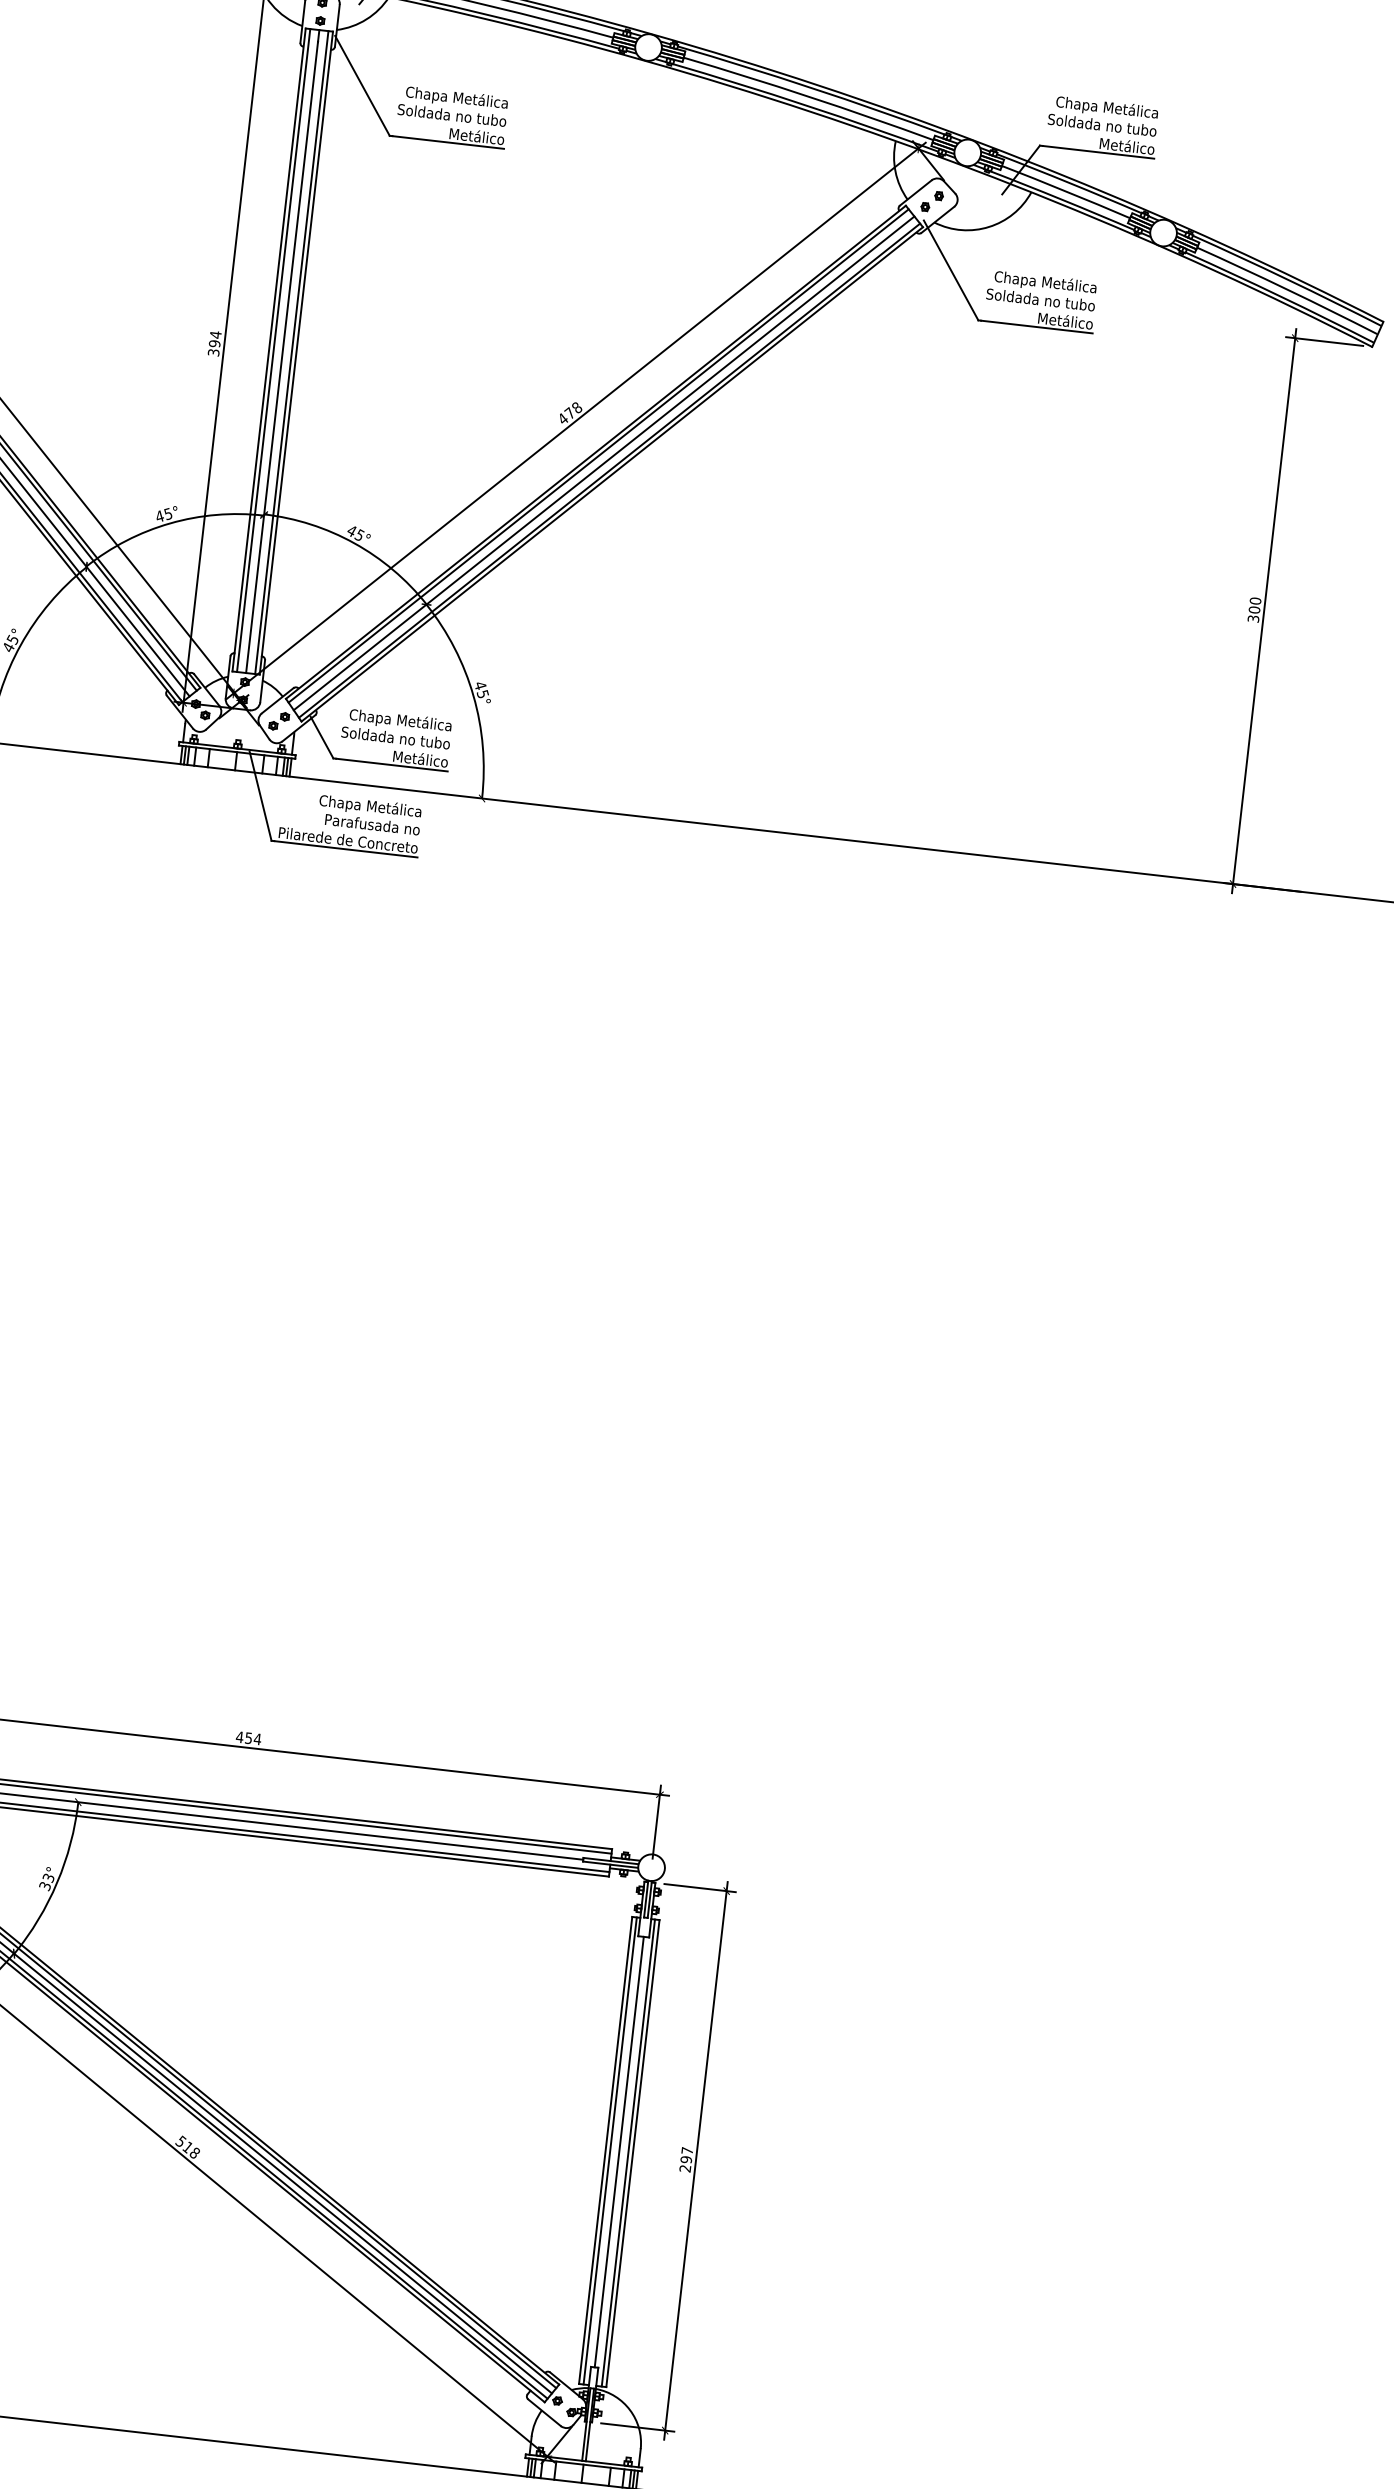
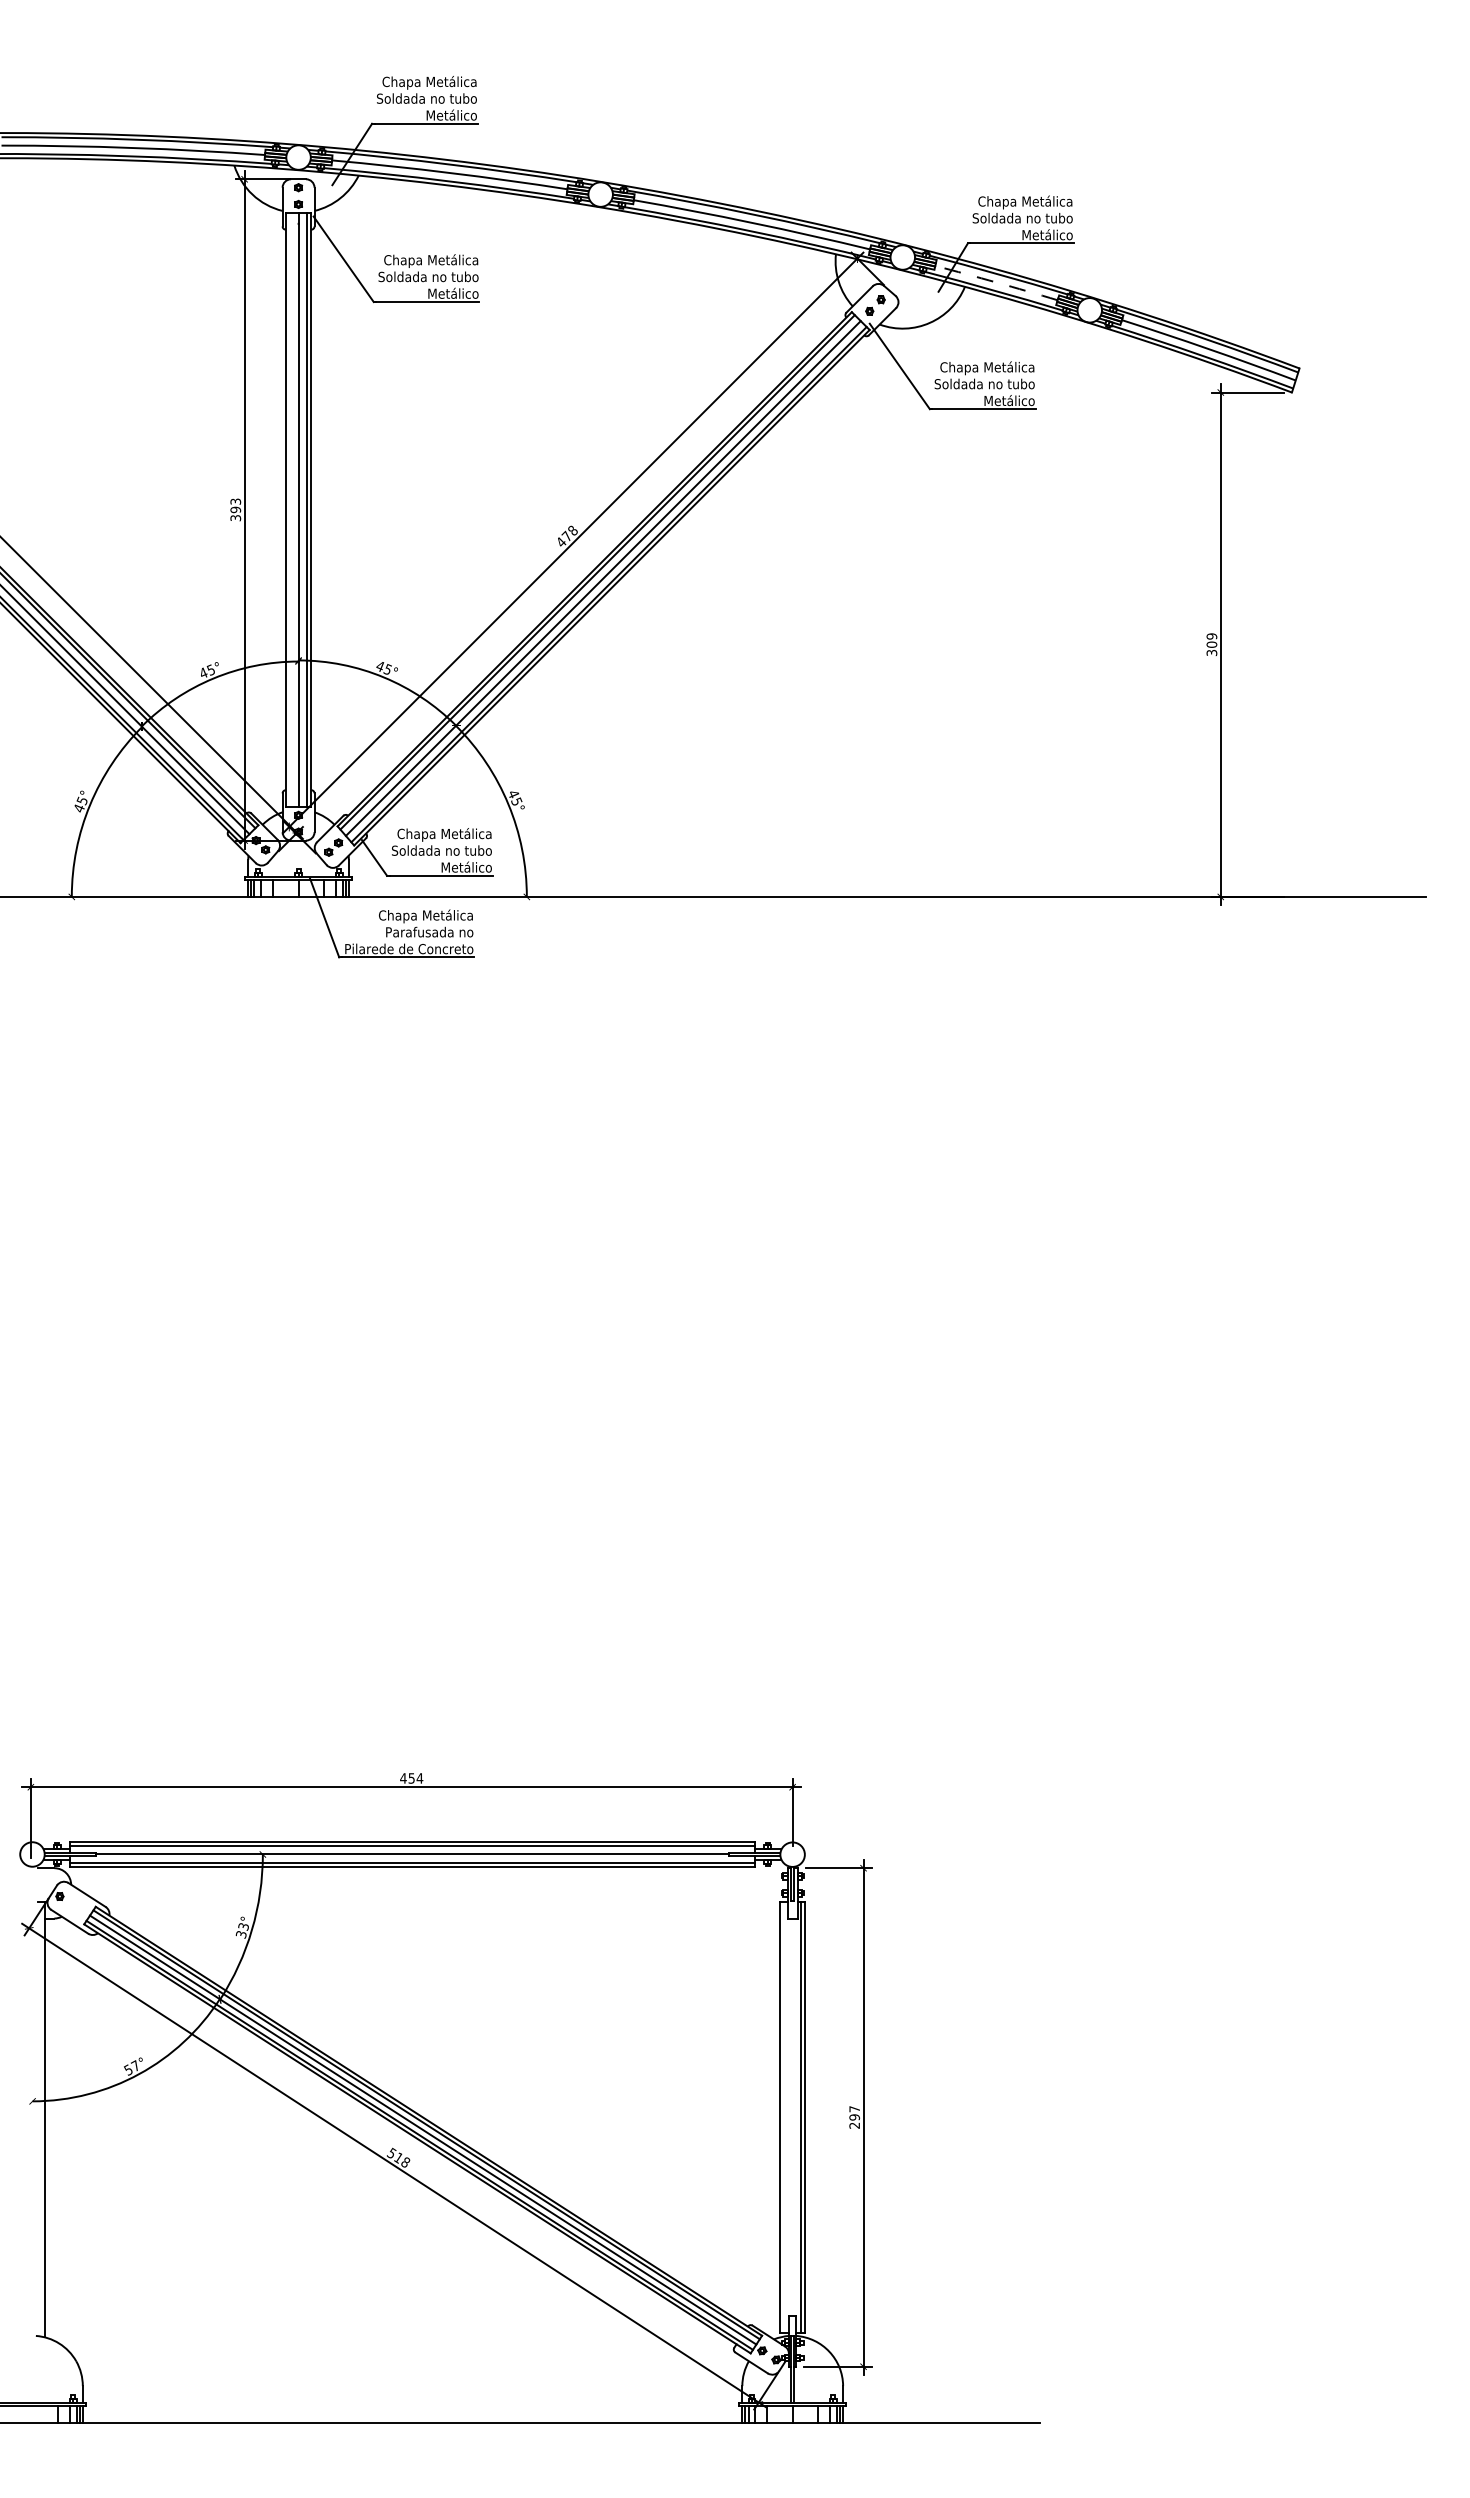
arc: (1066, 191) -> (996, 282), solid -> dashed
text: (215, 334) -> (235, 501), 394 -> 393
line: (274, 350) -> (290, 509), removed
text: (1256, 601) -> (1212, 636), 300 -> 309
line: (610, 2151) -> (784, 2117), removed
line: (619, 2152) -> (792, 2117), removed

